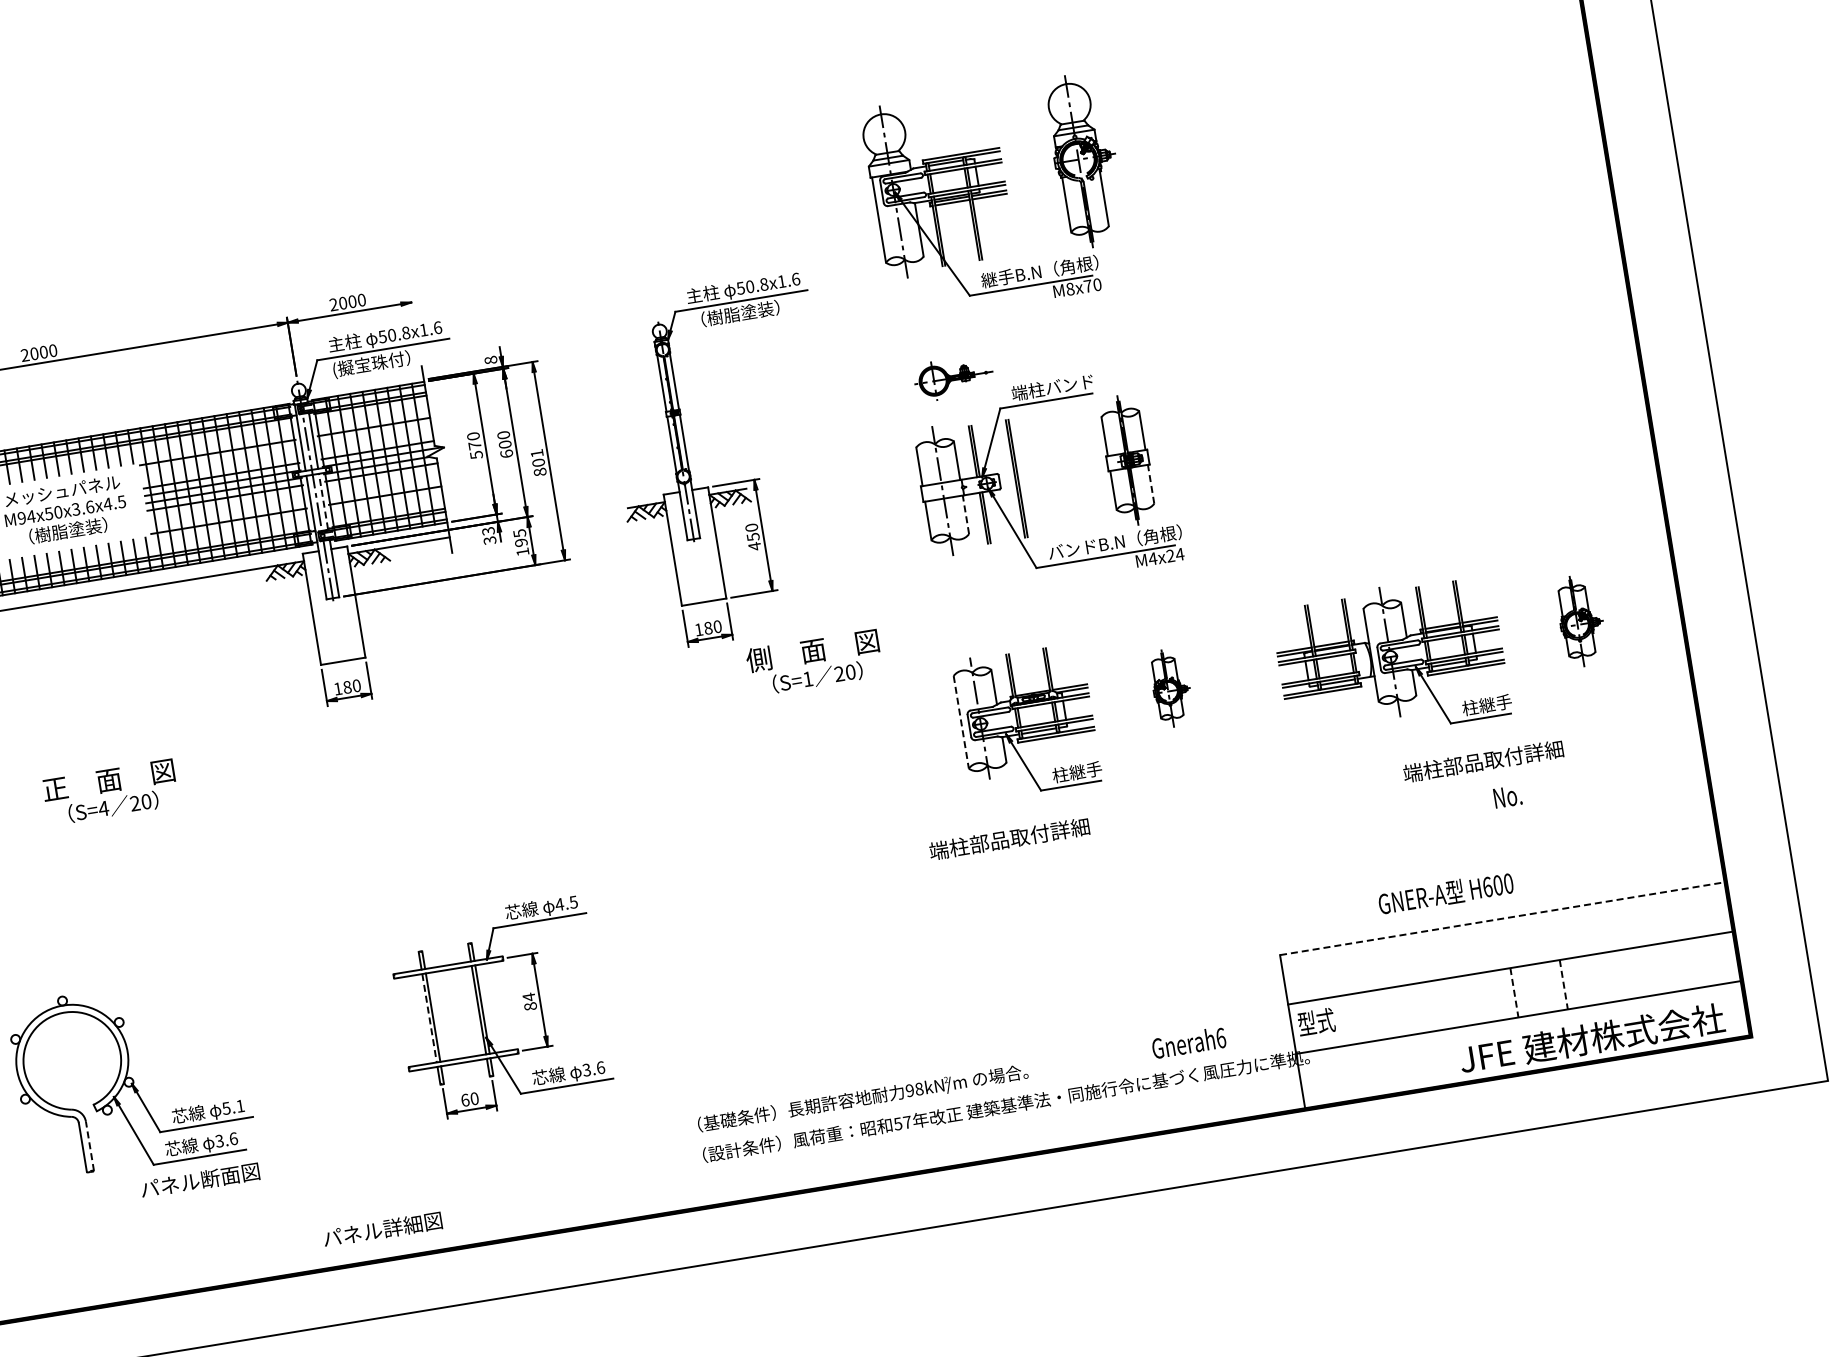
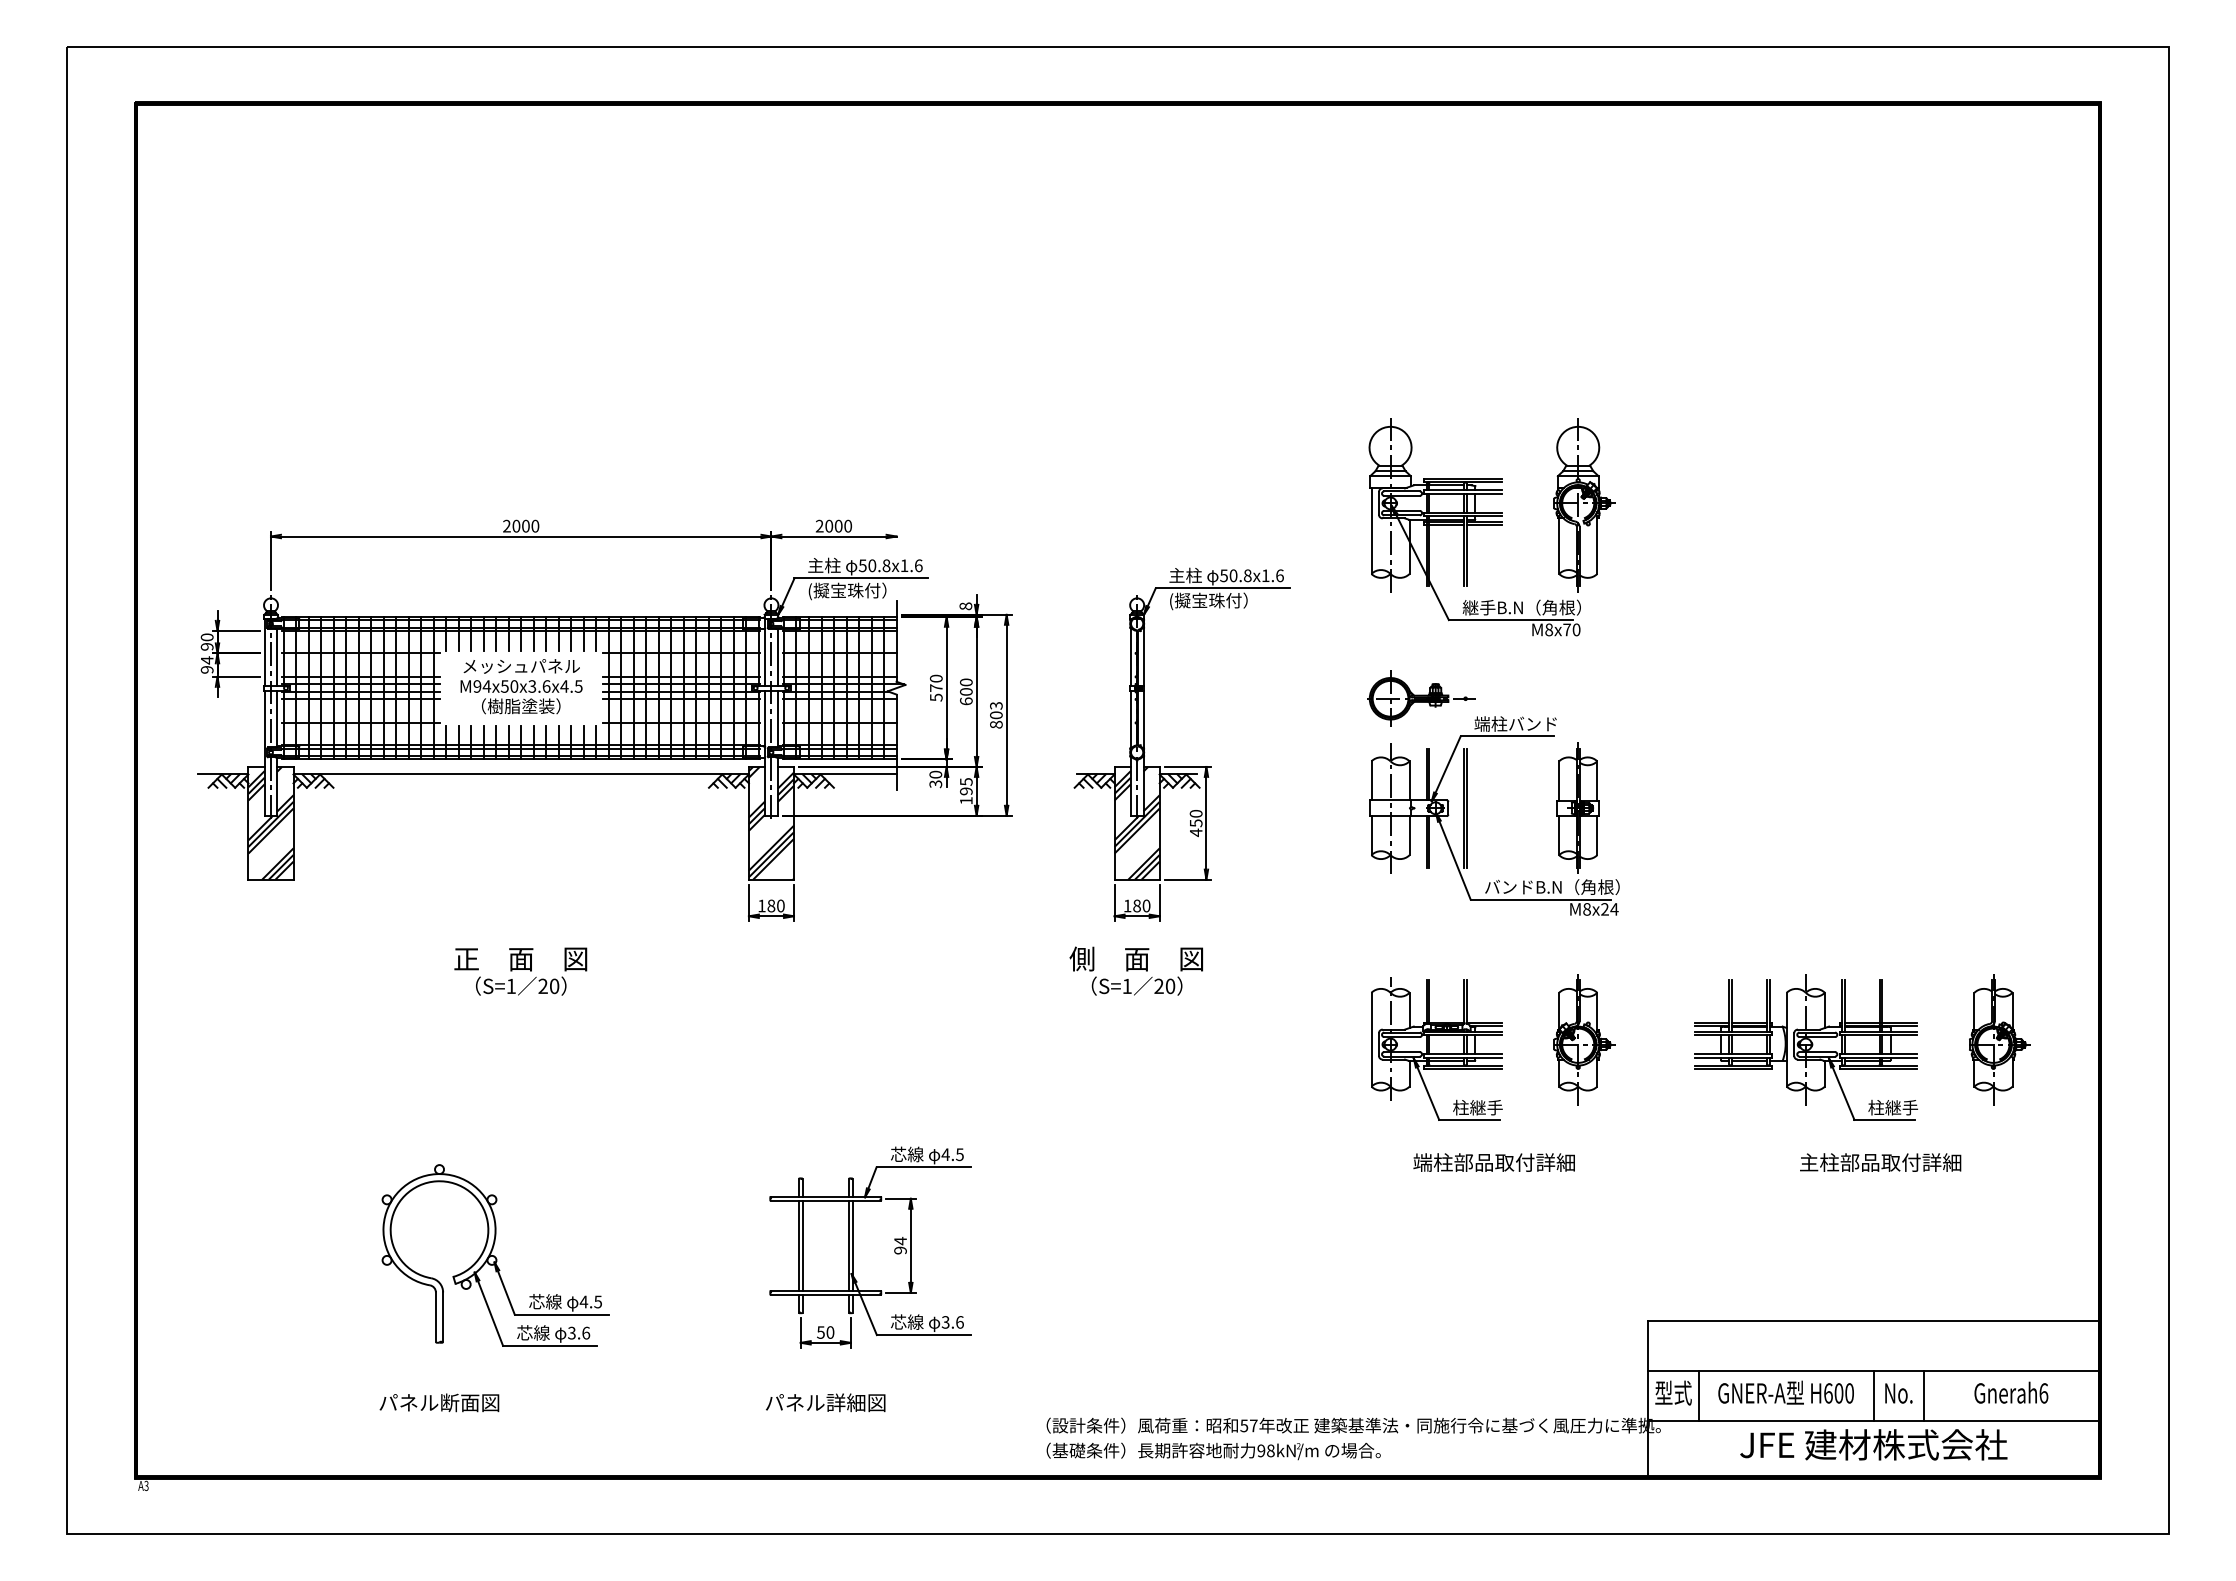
text: (735, 315) -> (1214, 601), （樹脂塗装） -> (擬宝珠付）
part: (955, 377) -> (1421, 698), size x1.43
text: (537, 453) -> (996, 705), 801 -> 803
line: (1151, 484) -> (1597, 835), dashed -> solid
line: (323, 501) -> (777, 718), dashed -> solid
line: (965, 514) -> (1409, 835), dashed -> solid
text: (488, 531) -> (935, 774), 33 -> 30
hatch: (694, 545) -> (1136, 822), added
text: (1152, 559) -> (1586, 909), M4x24 -> M8x24
hatch: (333, 605) -> (770, 822), added
part: (1580, 620) -> (1999, 1039), size x1.43
text: (813, 662) -> (1135, 970), moved
part: (1171, 687) -> (1584, 1039), size x1.67
line: (961, 722) -> (1371, 1039), dashed -> solid
text: (1412, 772) -> (1808, 1162), 端柱部品取付詳細 -> 主柱部品取付詳細
text: (1507, 796) -> (1898, 1393), moved
text: (103, 807) -> (511, 985), S=4 -> S=1
text: (1008, 838) -> (1493, 1162), moved
text: (1445, 893) -> (1785, 1392), moved
line: (1503, 918) -> (1874, 1320), dashed -> solid
line: (1563, 985) -> (1923, 1396), dashed -> solid
line: (1514, 993) -> (1873, 1396), dashed -> solid
text: (530, 1006) -> (900, 1250), 84 -> 94
line: (429, 1018) -> (798, 1245), dashed -> solid
line: (1341, 1021) -> (1698, 1396), added
text: (1591, 1038) -> (1873, 1444), moved
text: (1189, 1042) -> (2011, 1392), moved
text: (862, 1098) -> (1213, 1451), moved
text: (464, 1100) -> (820, 1332), 60 -> 50
text: (232, 1106) -> (590, 1301), 5.1 -> 4.5
line: (90, 1146) -> (443, 1317), dashed -> solid
text: (200, 1180) -> (439, 1402), moved
text: (382, 1229) -> (825, 1402), moved

